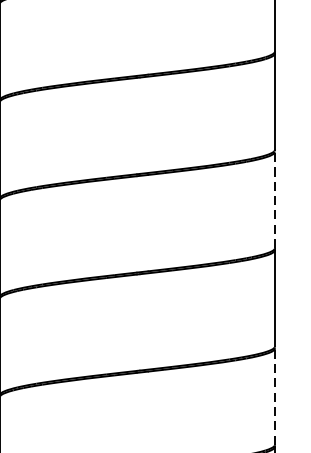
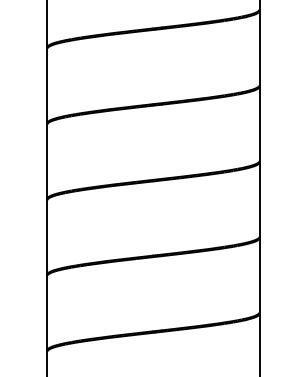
line: (275, 199) -> (259, 123), dashed -> solid
line: (275, 395) -> (259, 274), dashed -> solid

